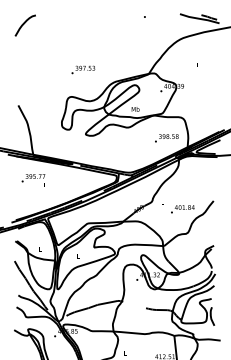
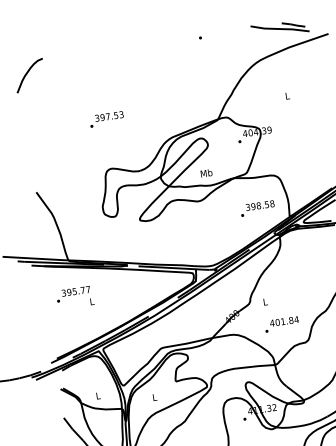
text: (83, 69) -> (106, 118), moved
text: (182, 209) -> (281, 324), moved

